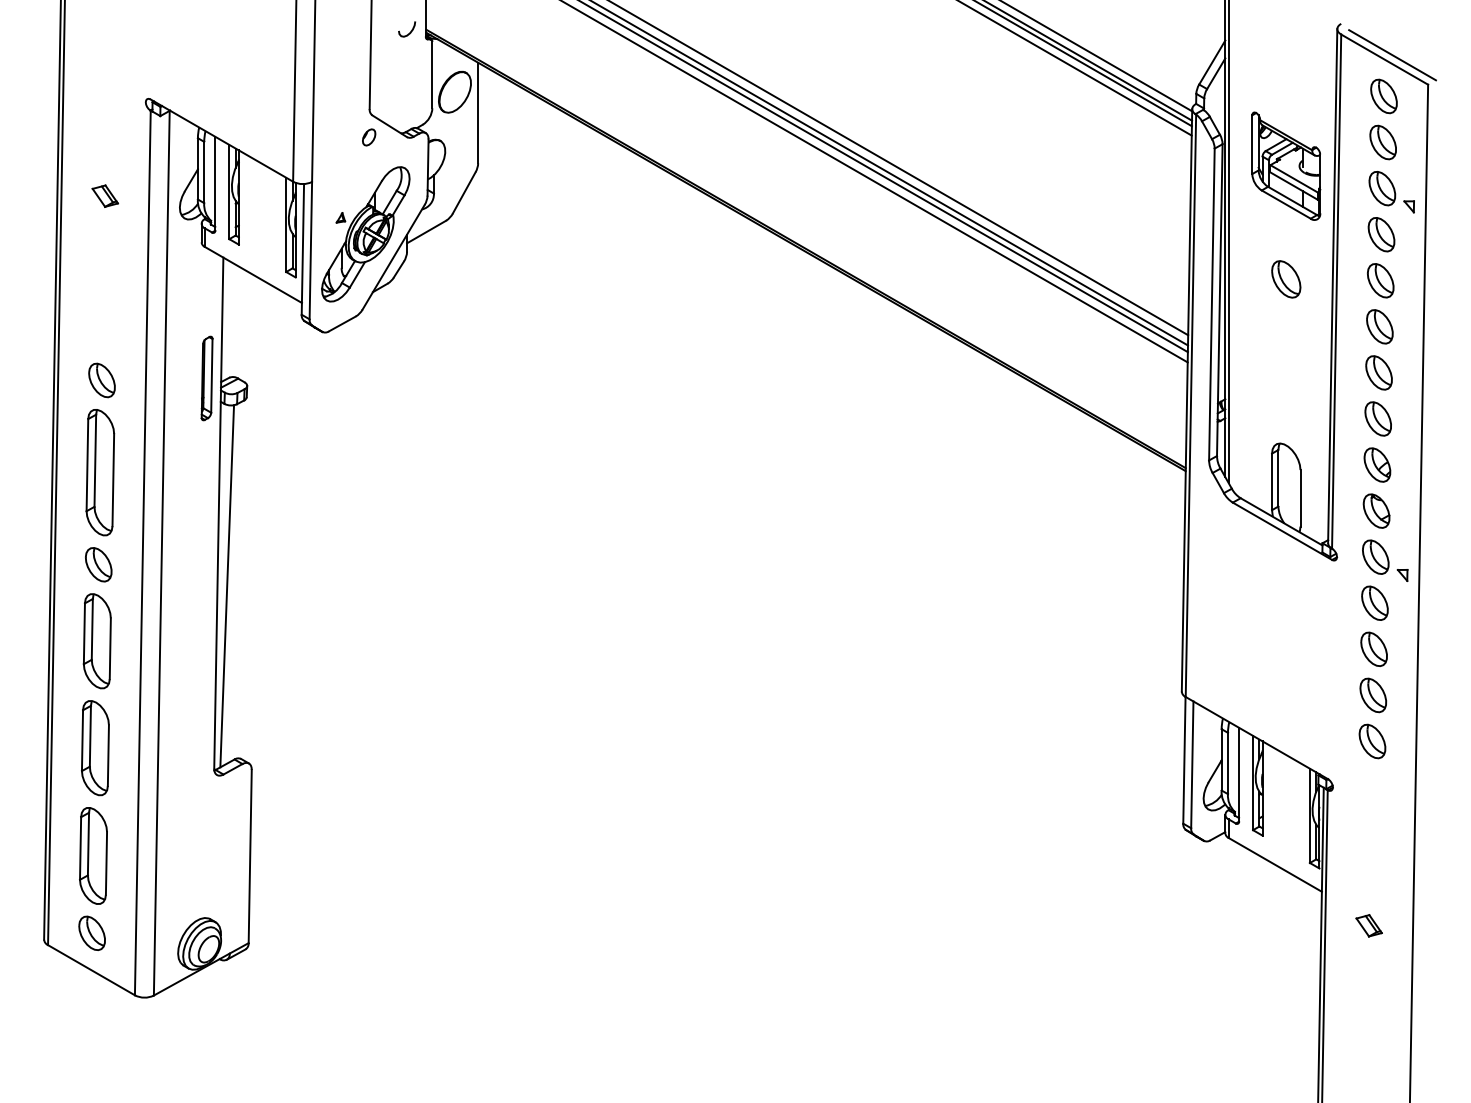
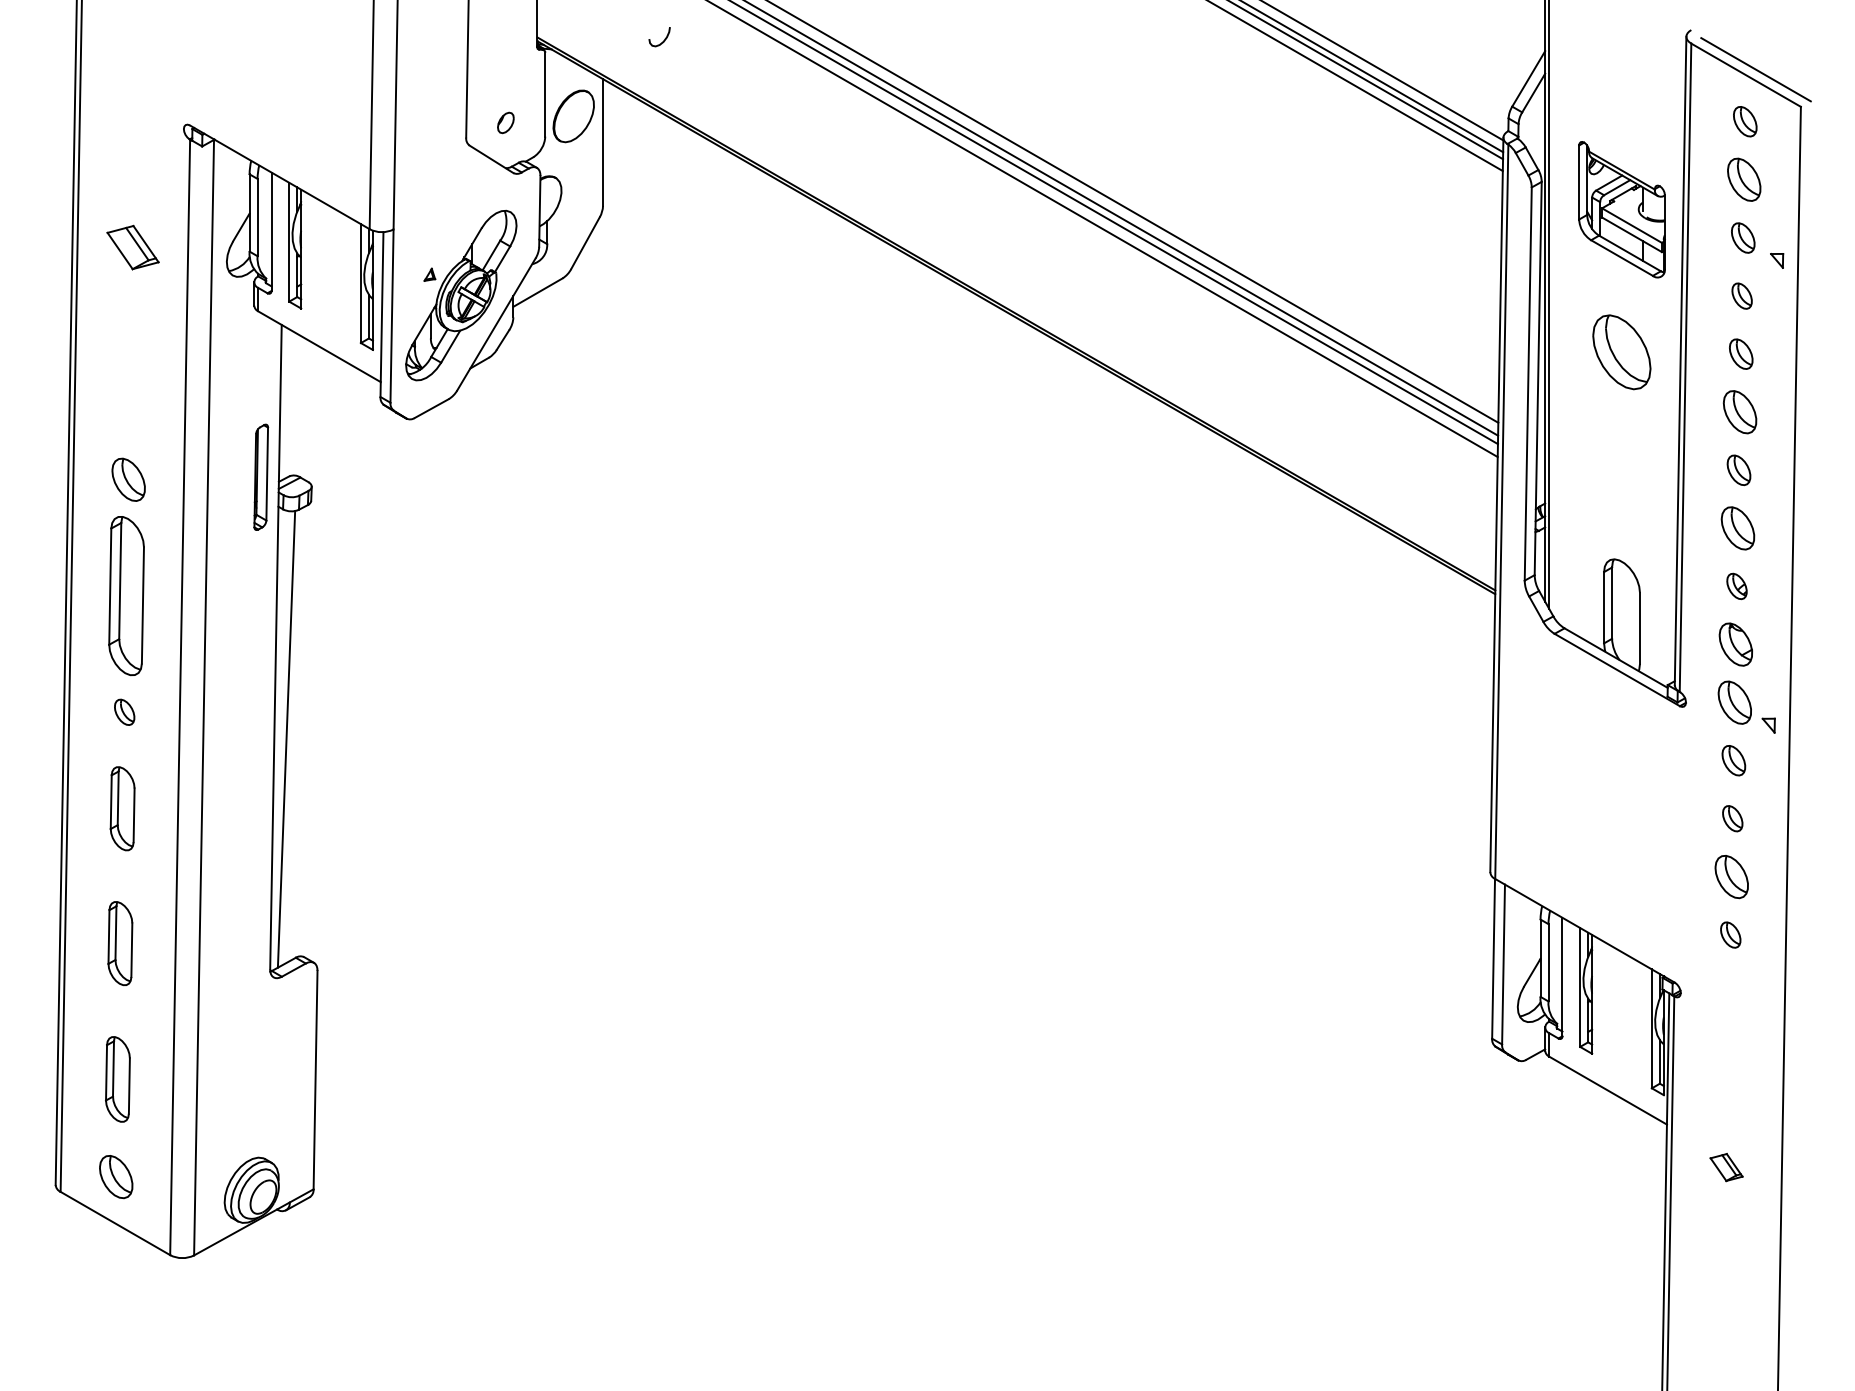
curve: (410, 31) -> (663, 39), moved
part: (1383, 96) -> (1744, 121), size x0.7
part: (369, 137) -> (506, 123), moved
part: (1382, 188) -> (1743, 237), size x0.7
part: (104, 195) -> (131, 246), size x1.6
part: (1381, 234) -> (1742, 295), size x0.6
part: (1286, 279) -> (1622, 352), size x1.6
part: (1380, 280) -> (1740, 353), size x0.7
part: (1378, 372) -> (1738, 469), size x0.7
part: (1377, 464) -> (1737, 585), size x0.6
part: (98, 564) -> (124, 711), size x0.6
part: (1374, 602) -> (1733, 759), size x0.7
part: (96, 641) -> (121, 808), size x0.7
part: (1373, 648) -> (1732, 817), size x0.6
part: (1372, 741) -> (1730, 935), size x0.6
part: (95, 748) -> (120, 943), size x0.7
part: (93, 855) -> (117, 1078), size x0.7

